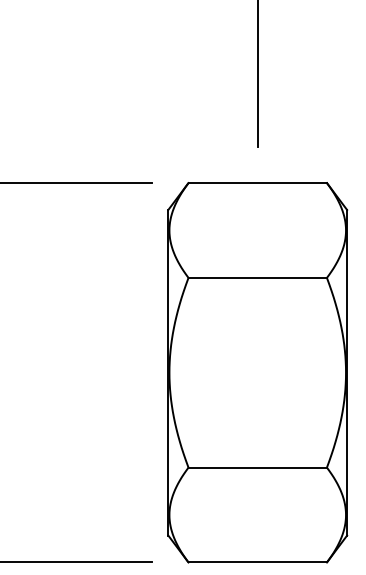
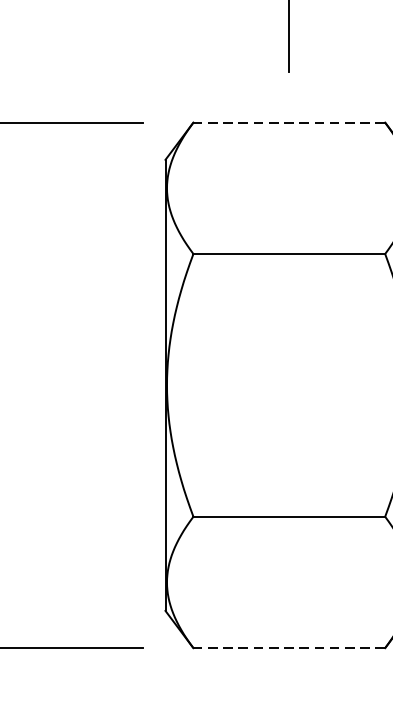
line: (257, 183) -> (288, 123), solid -> dashed
line: (257, 562) -> (288, 648), solid -> dashed

